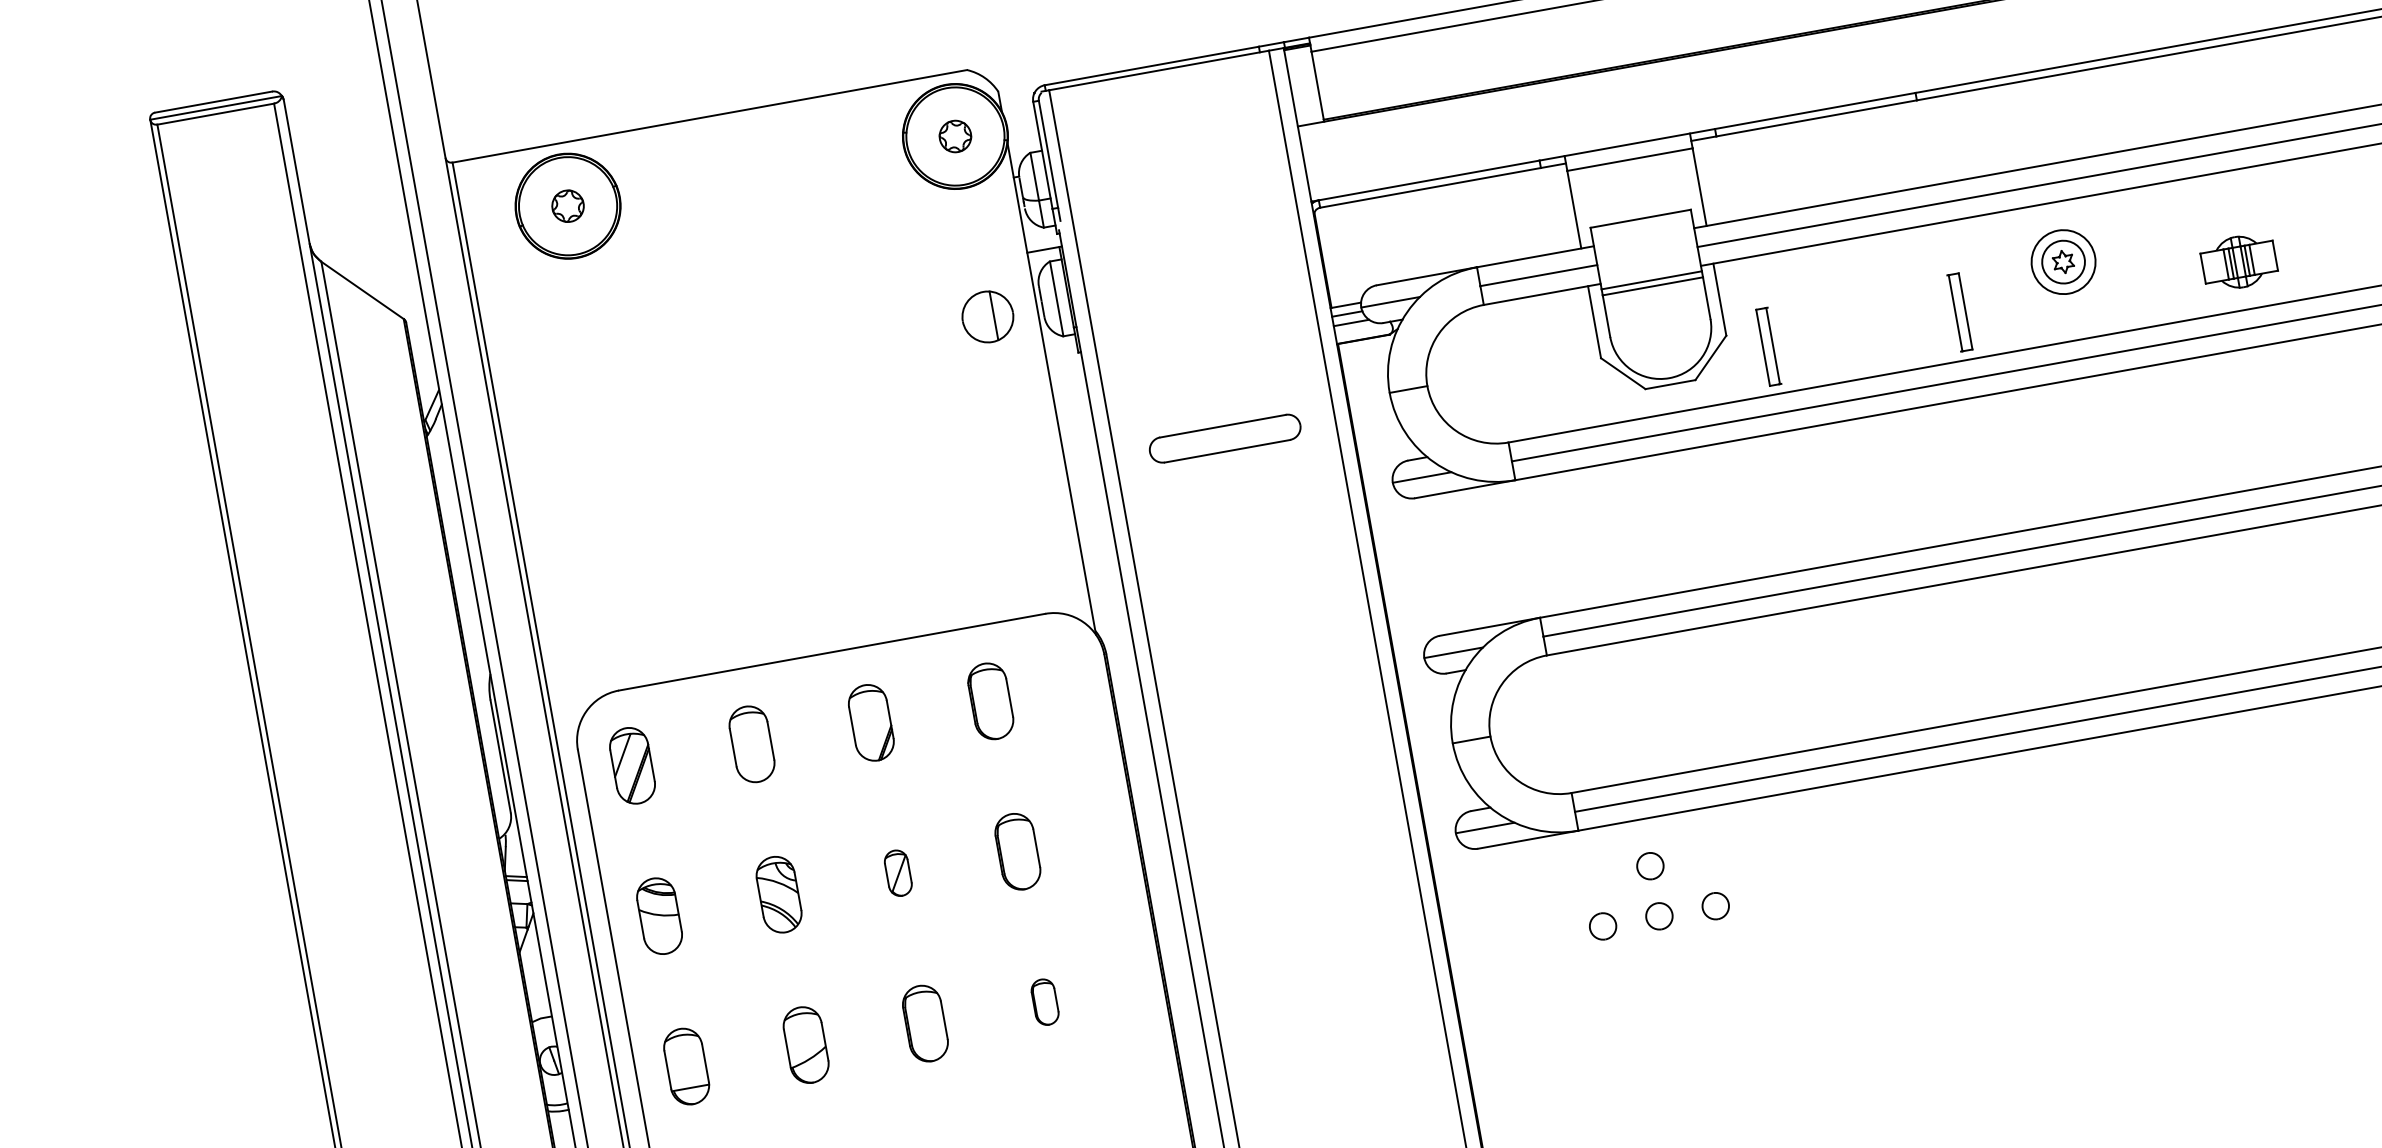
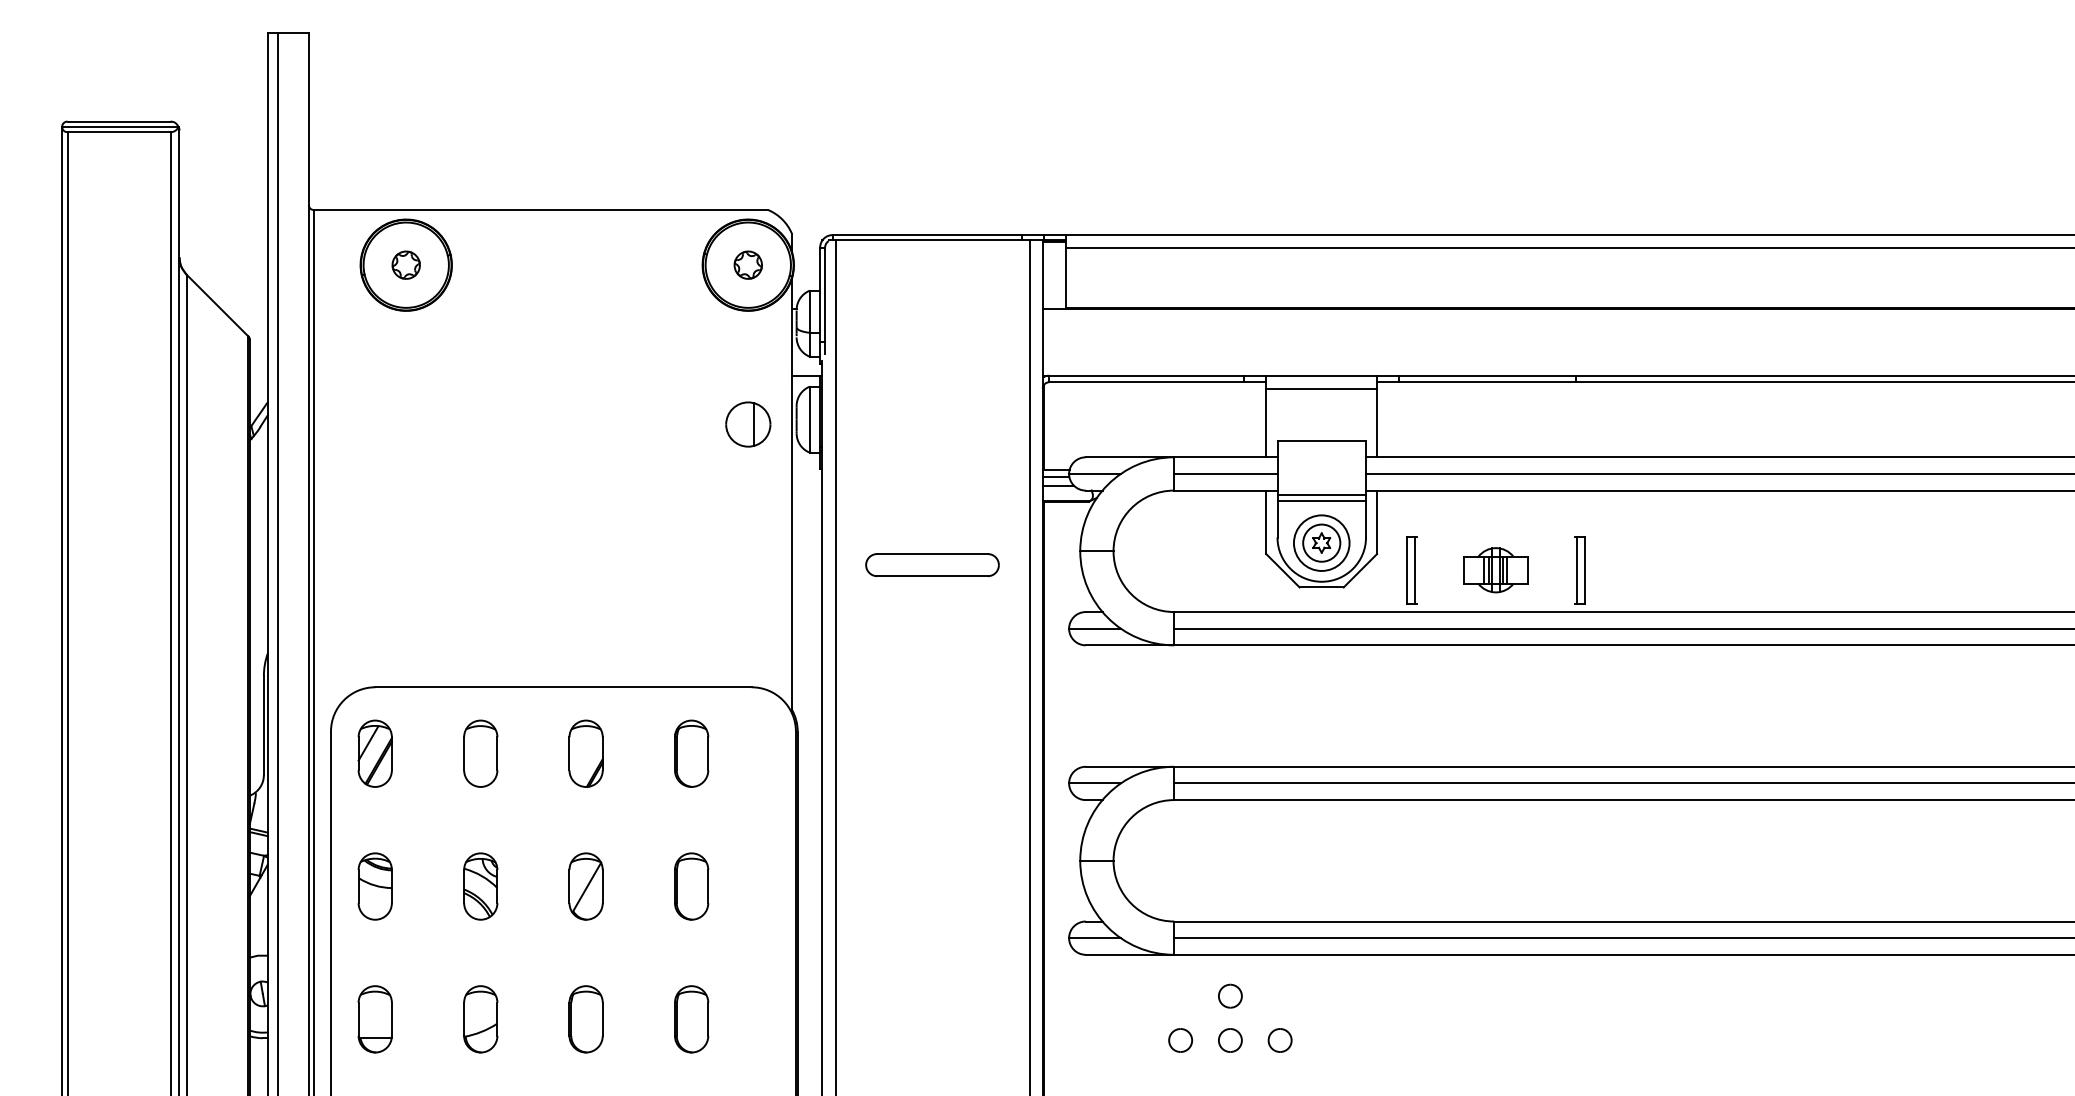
part: (2063, 261) -> (1321, 542), moved
part: (2238, 262) -> (1495, 570), moved
part: (897, 873) -> (585, 886), size x1.67
part: (1044, 1002) -> (691, 1019), size x1.67

